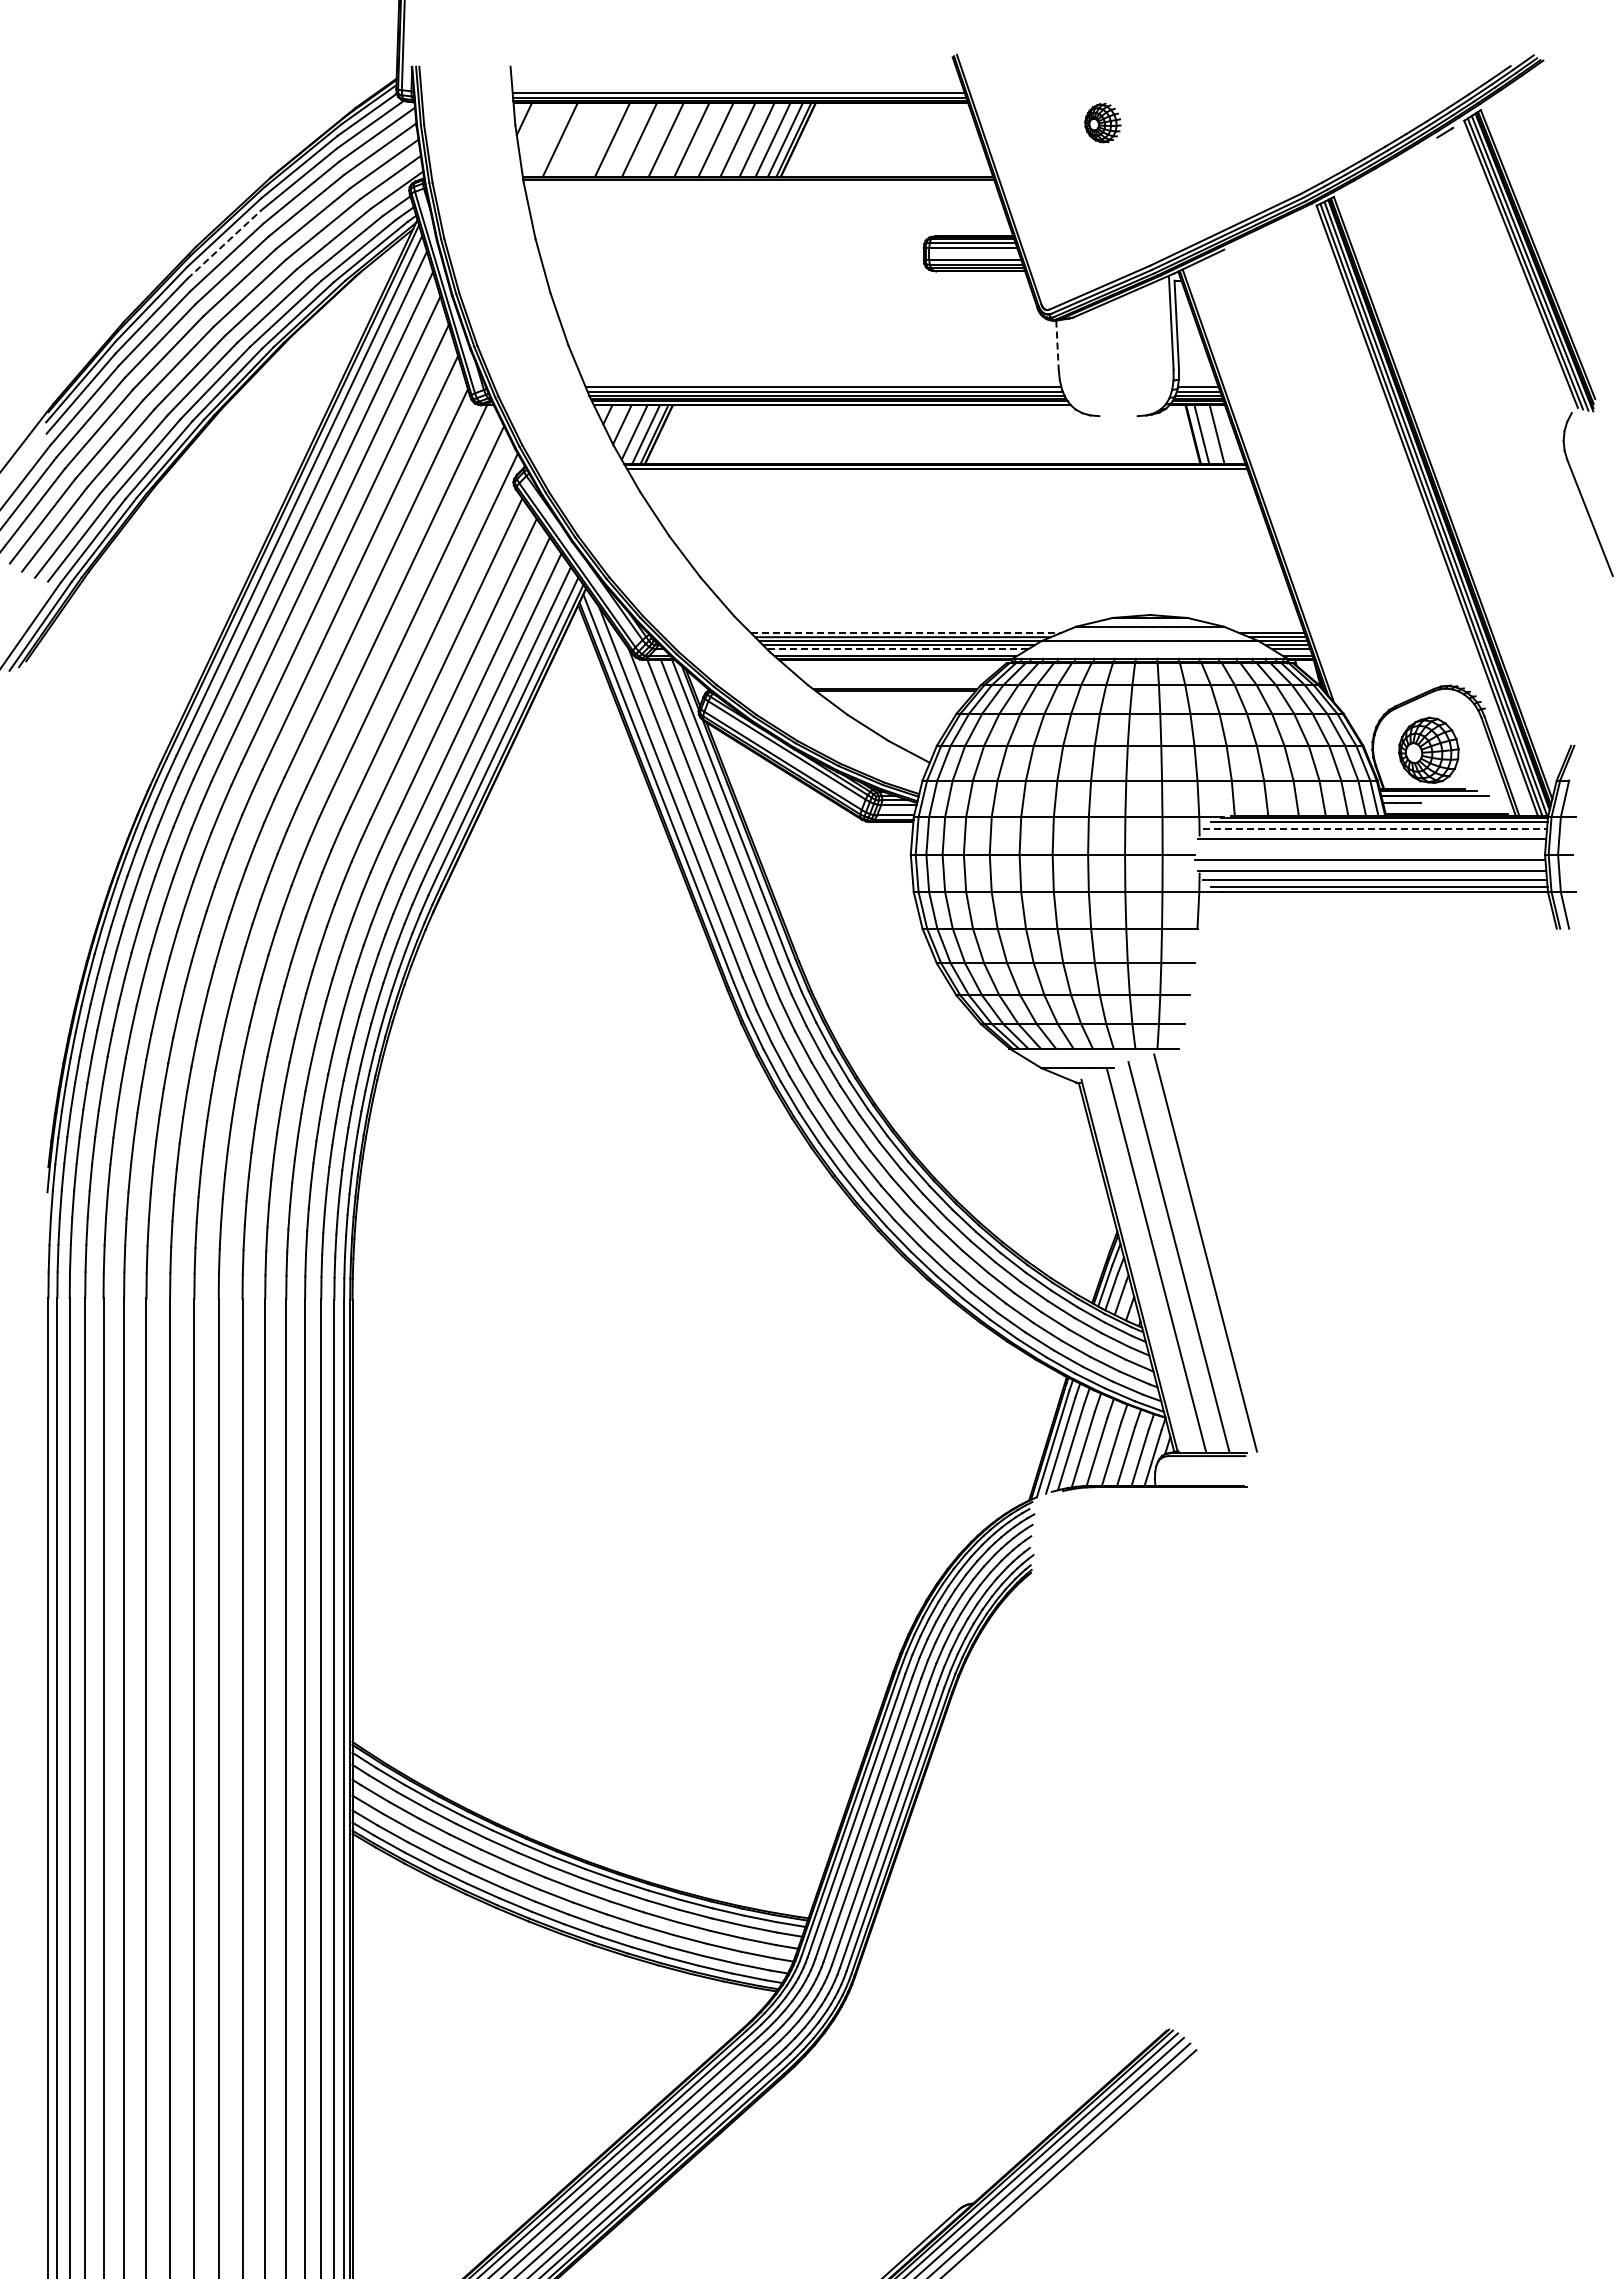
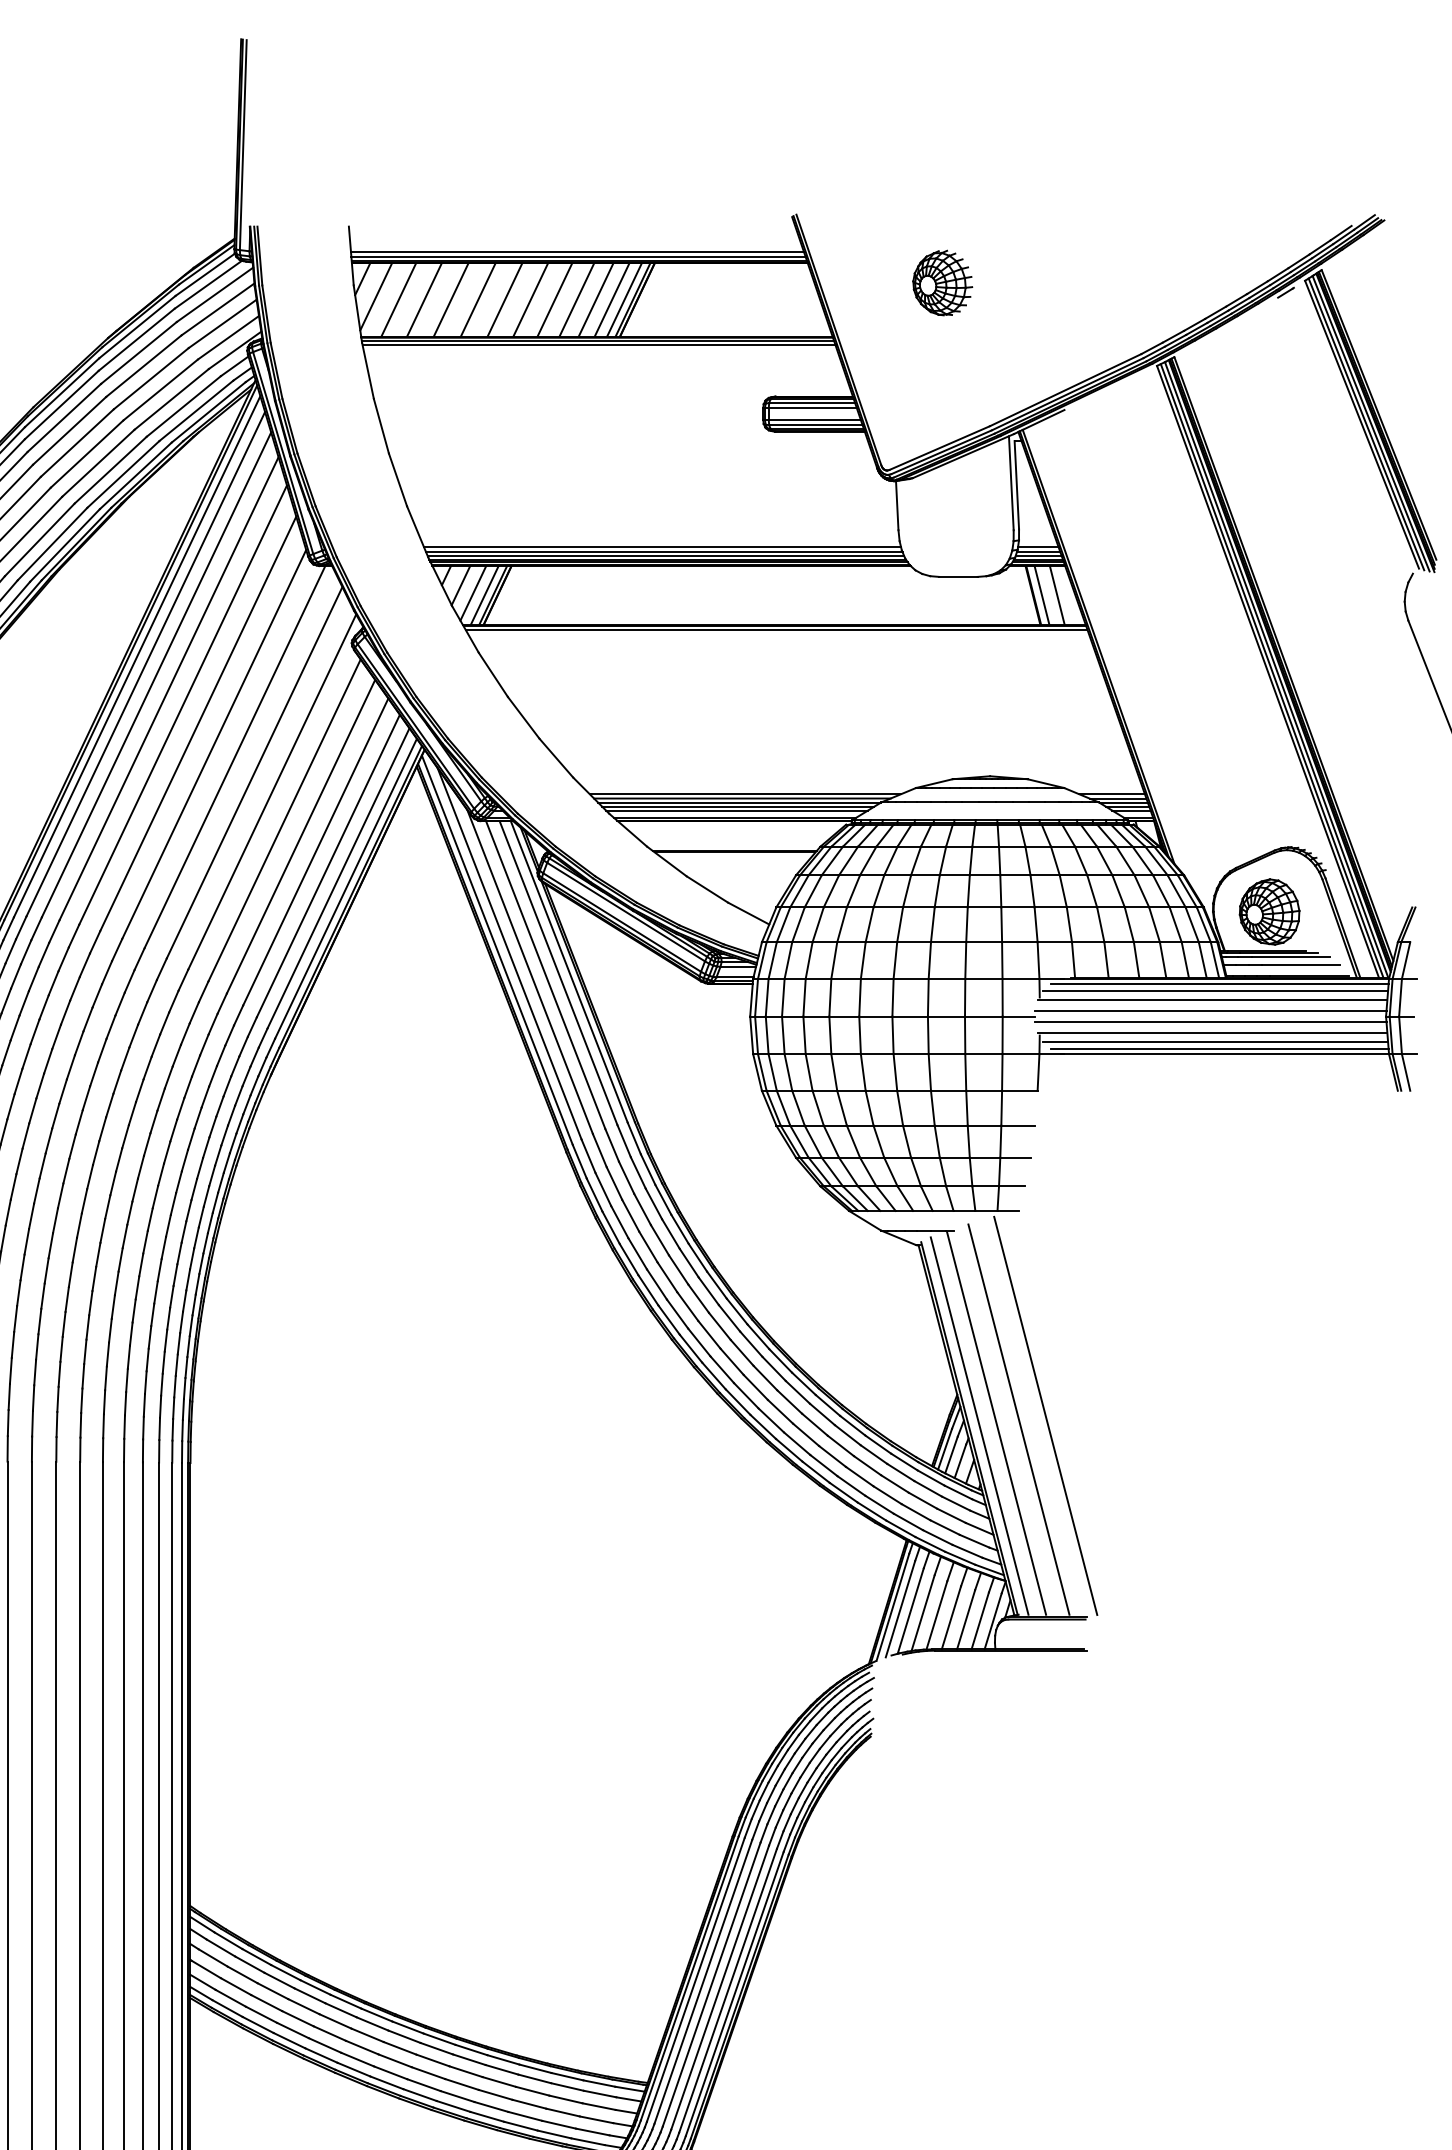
part: (1102, 122) -> (942, 282), size x1.67
line: (537, 136) -> (375, 296), added
line: (585, 139) -> (424, 299), added
line: (759, 185) -> (598, 345), added
line: (224, 244) -> (62, 404), dashed -> solid
line: (1057, 345) -> (897, 506), dashed -> solid
line: (1118, 416) -> (958, 577), added
line: (906, 632) -> (745, 793), dashed -> solid
line: (897, 649) -> (736, 810), dashed -> solid
line: (1460, 803) -> (1301, 965), added
line: (1375, 829) -> (1216, 991), dashed -> solid
line: (1369, 849) -> (1210, 1011), added
line: (1139, 1262) -> (979, 1425), added

